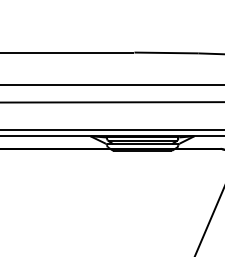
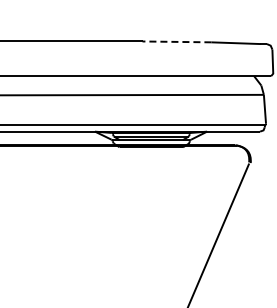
line: (166, 52) -> (176, 41), solid -> dashed

